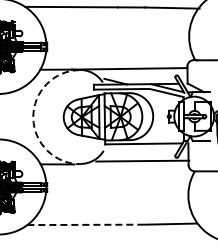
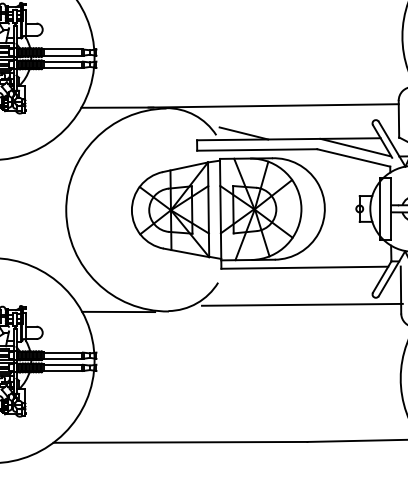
arc: (33, 117) -> (66, 210), dashed -> solid
line: (86, 224) -> (181, 441), dashed -> solid

